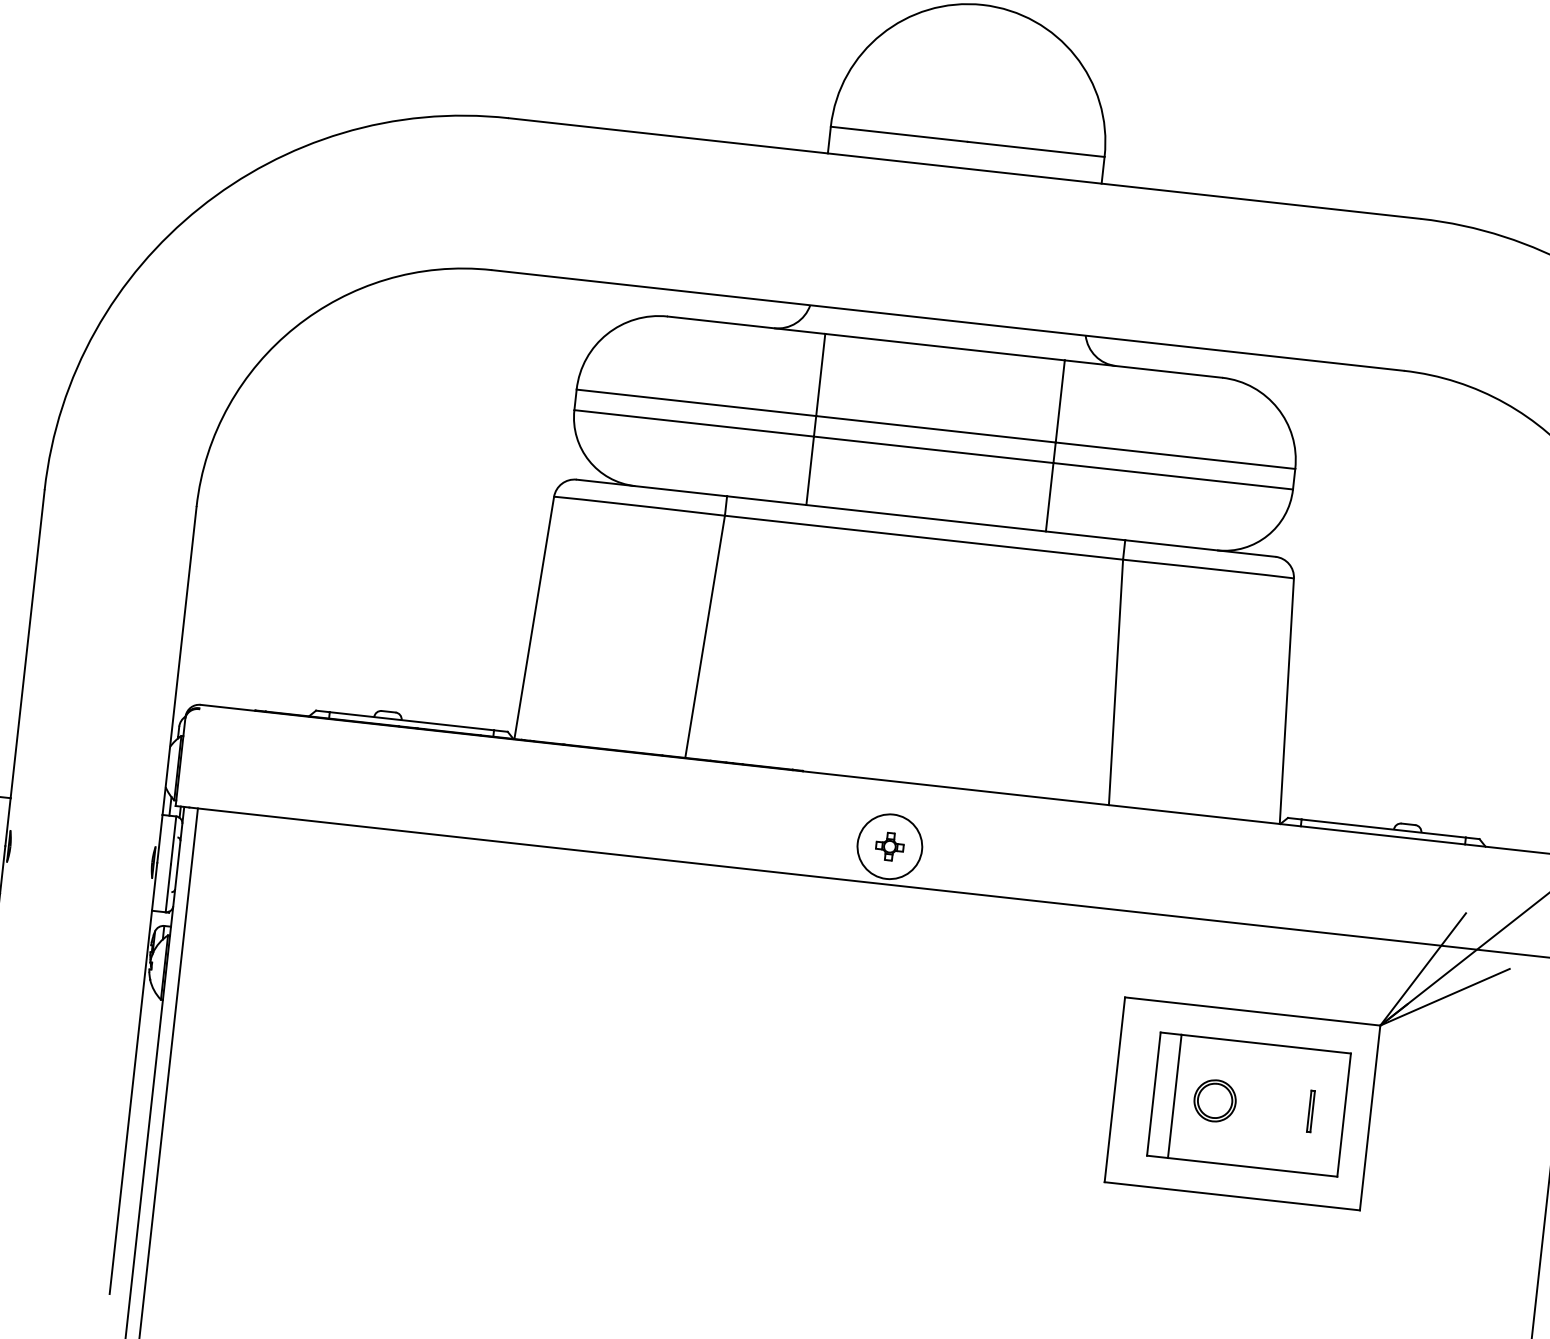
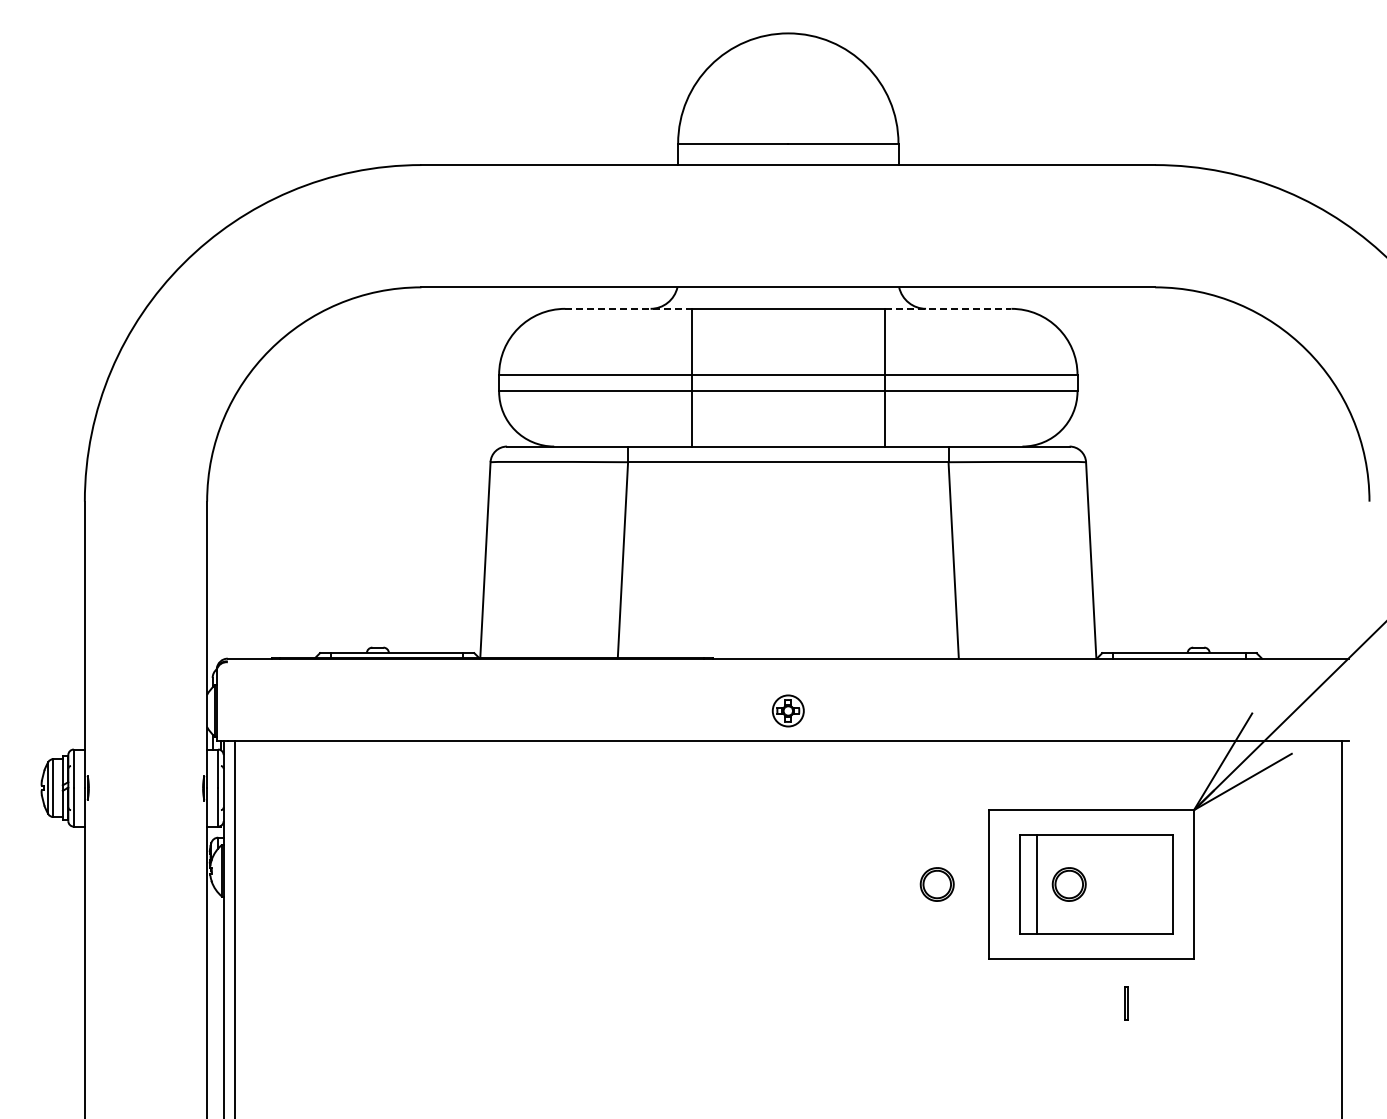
line: (747, 324) -> (629, 308), solid -> dashed
line: (1144, 368) -> (948, 308), solid -> dashed
circle: (890, 846) -> (788, 710), size x0.6
part: (1050, 1082) -> (936, 884), added
line: (1309, 1111) -> (1125, 1003), moved

